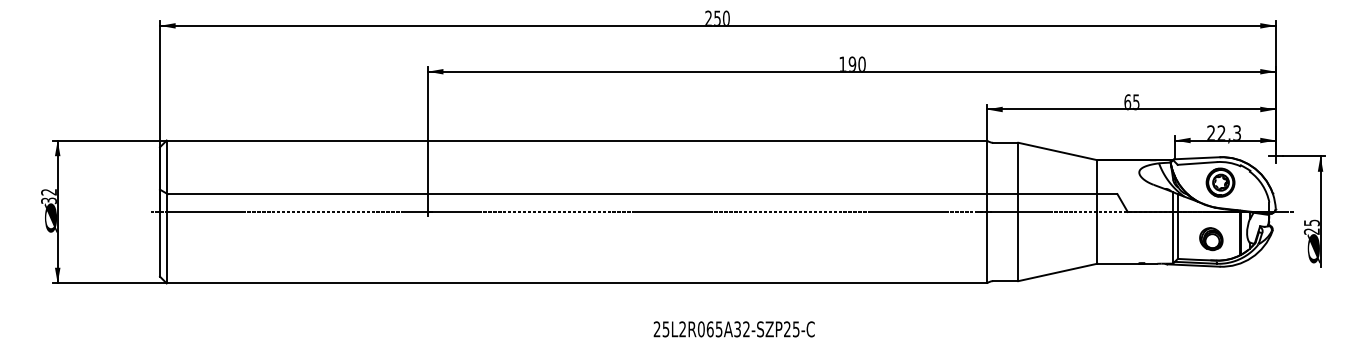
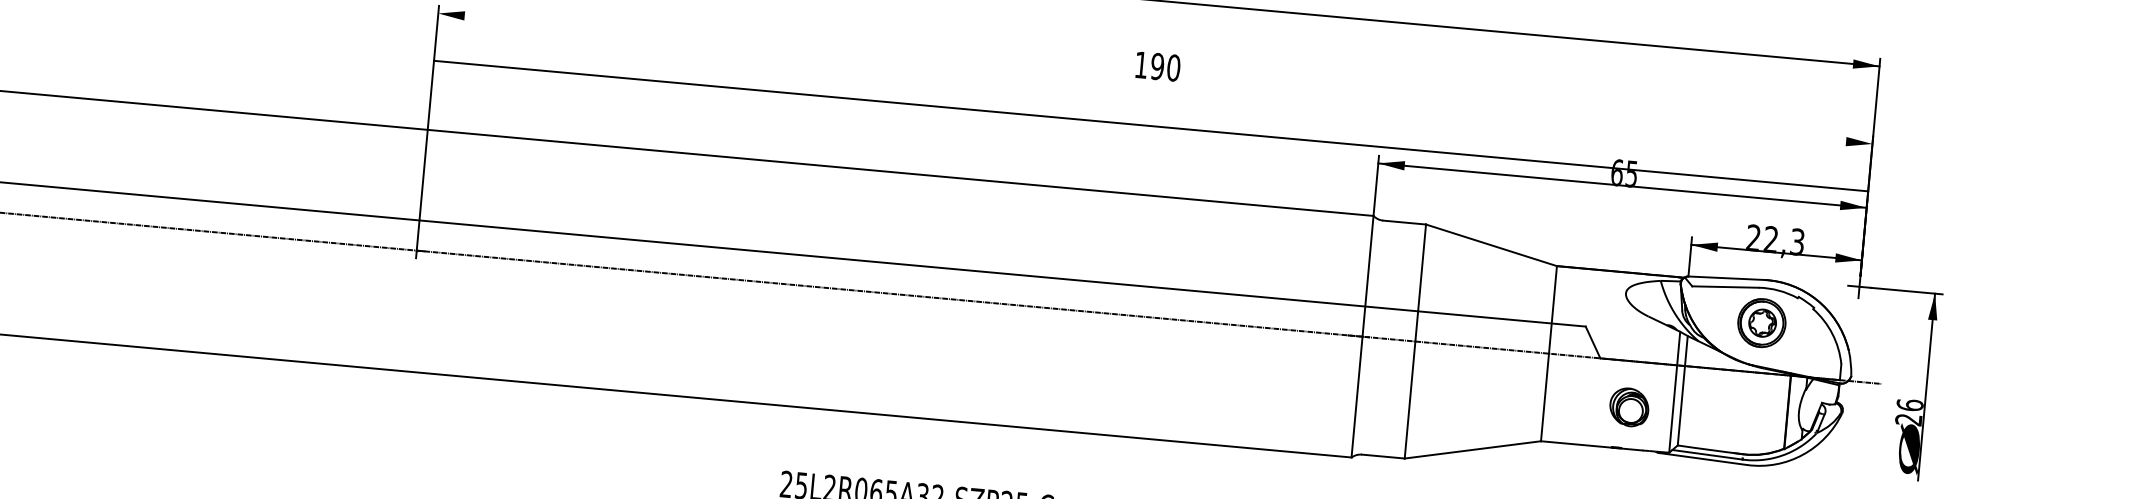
line: (851, 71) -> (1150, 125), moved
text: (1311, 222) -> (1909, 404), 25 -> 26
part: (1211, 239) -> (1629, 407), moved

